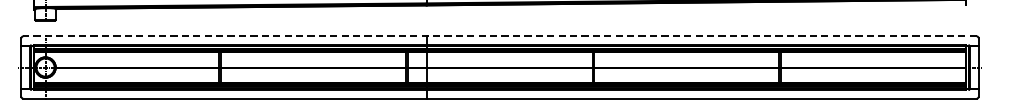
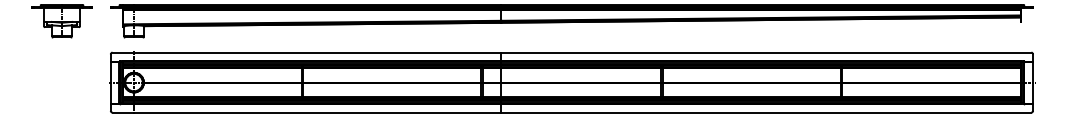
line: (499, 36) -> (571, 52), dashed -> solid

